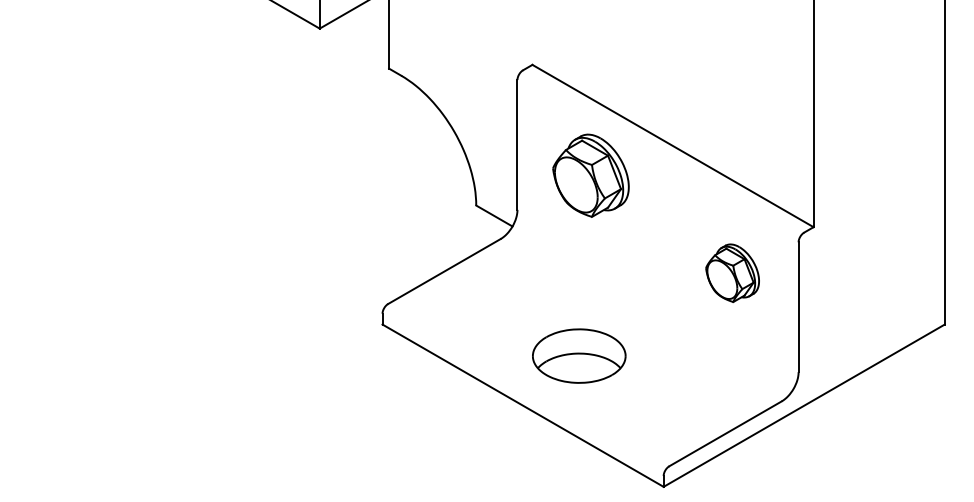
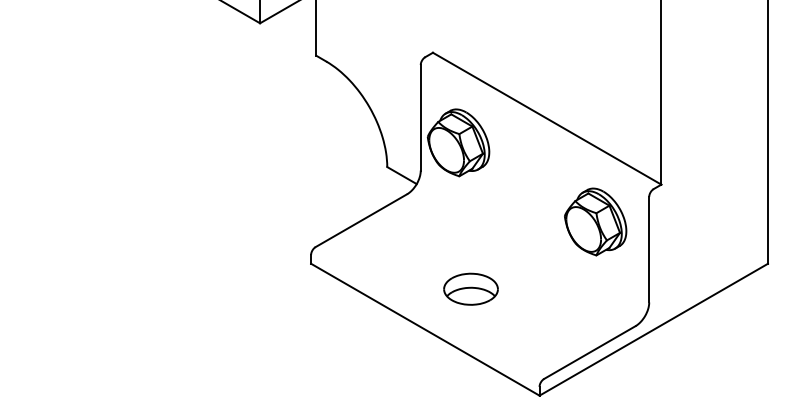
part: (590, 175) -> (458, 142), moved
part: (732, 273) -> (595, 222), size x1.43
part: (579, 355) -> (471, 288), size x0.71

